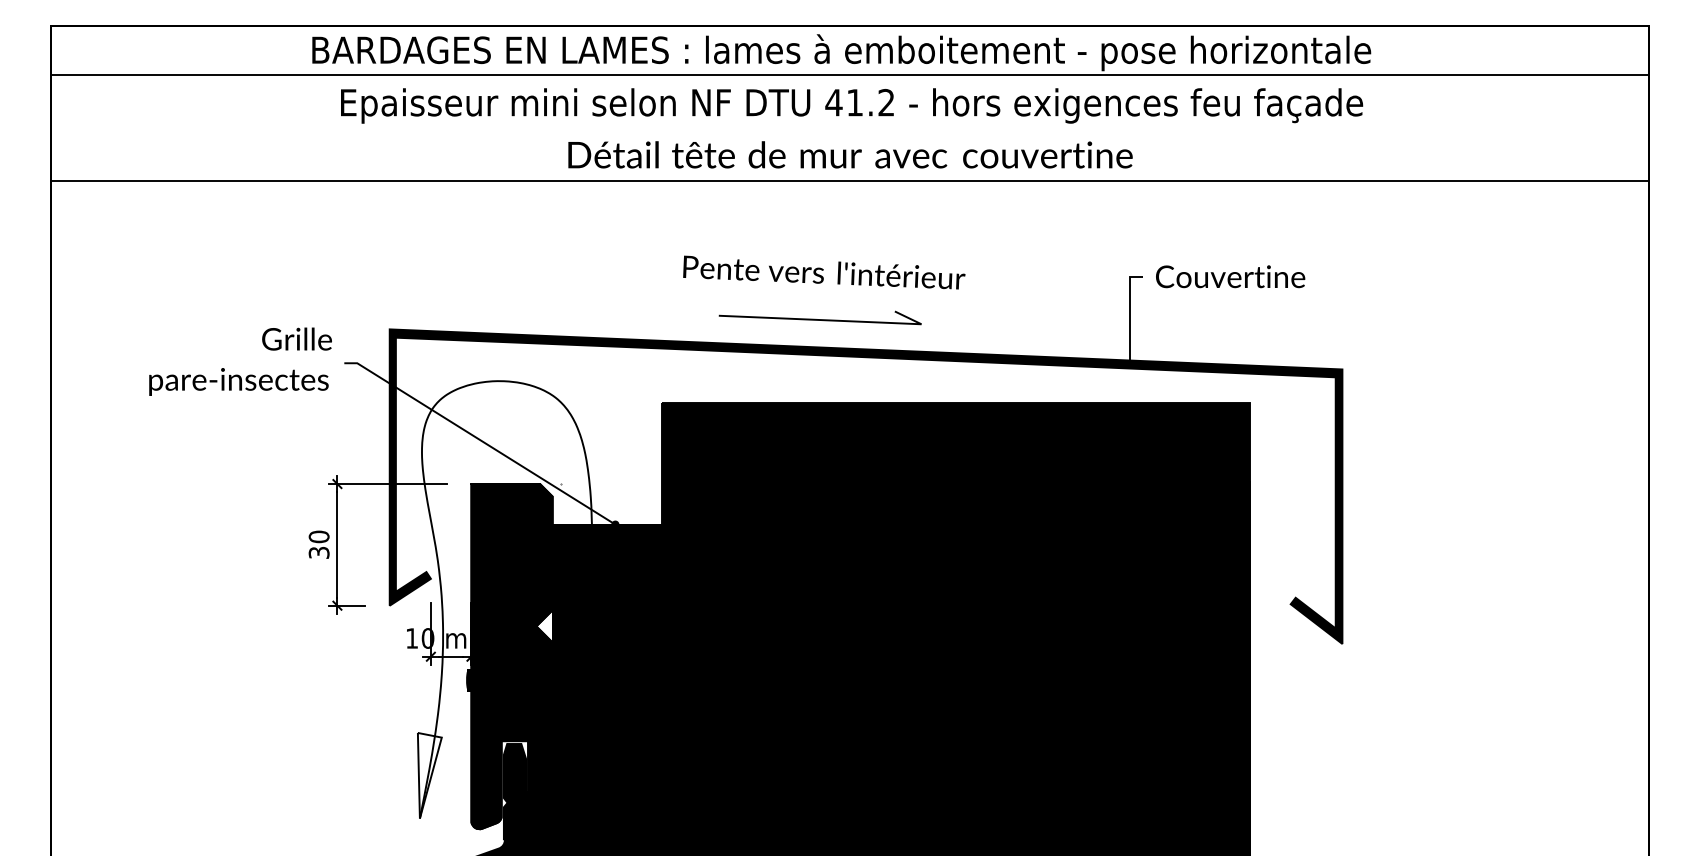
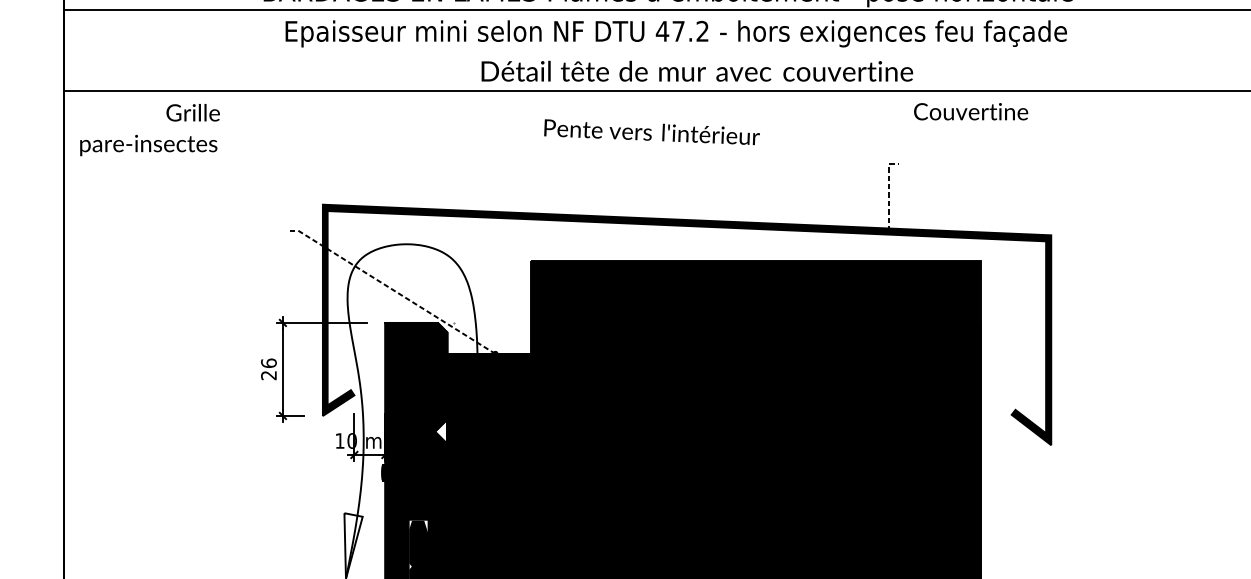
text: (854, 102) -> (678, 31), 41.2 -> 47.2
text: (850, 154) -> (697, 70), moved
text: (824, 272) -> (652, 132), moved
text: (1230, 276) -> (971, 111), moved
line: (1130, 313) -> (889, 192), solid -> dashed
line: (819, 319) -> (651, 197), removed
text: (240, 361) -> (149, 129), moved
line: (480, 439) -> (392, 288), solid -> dashed
text: (318, 544) -> (268, 369), 30 -> 26

